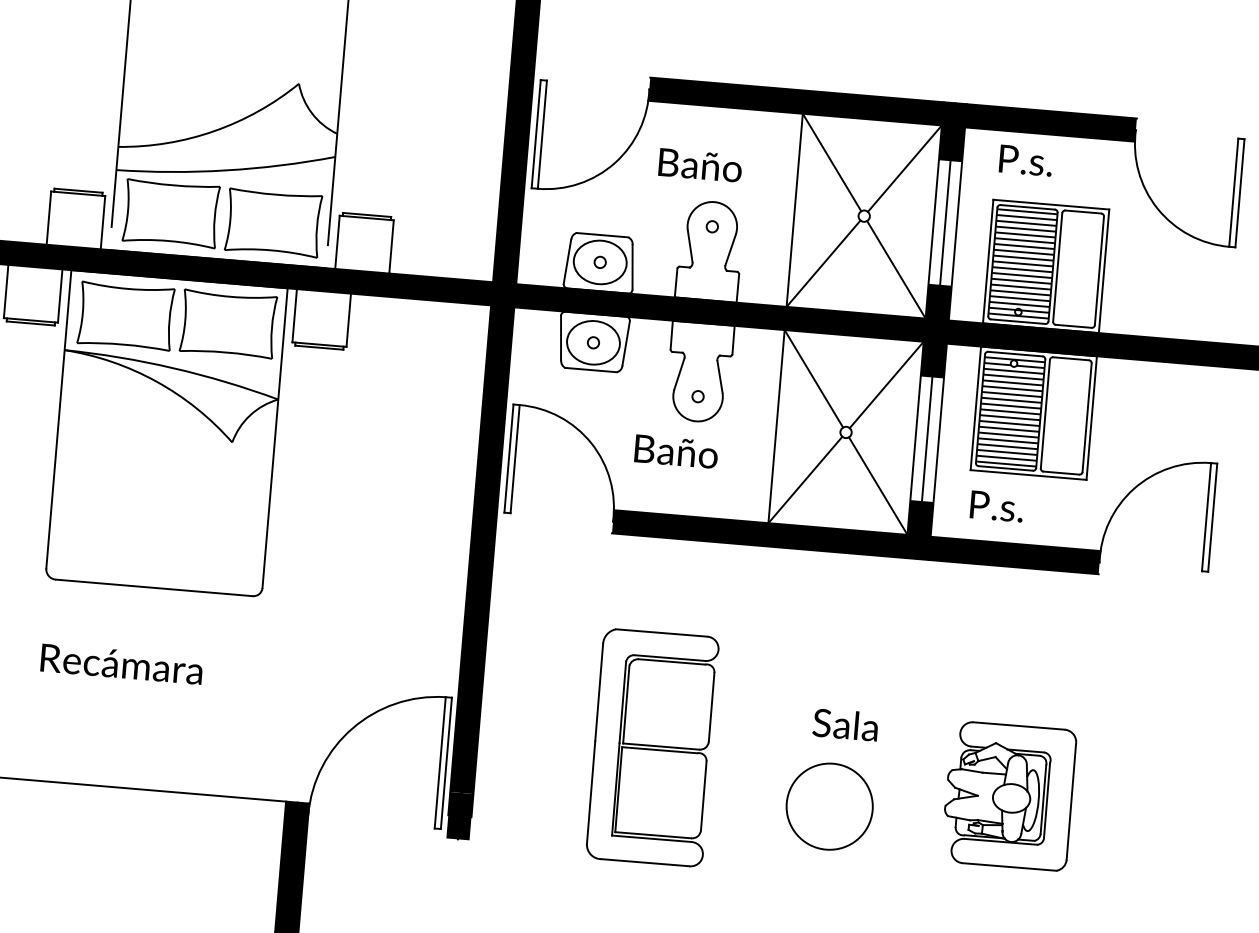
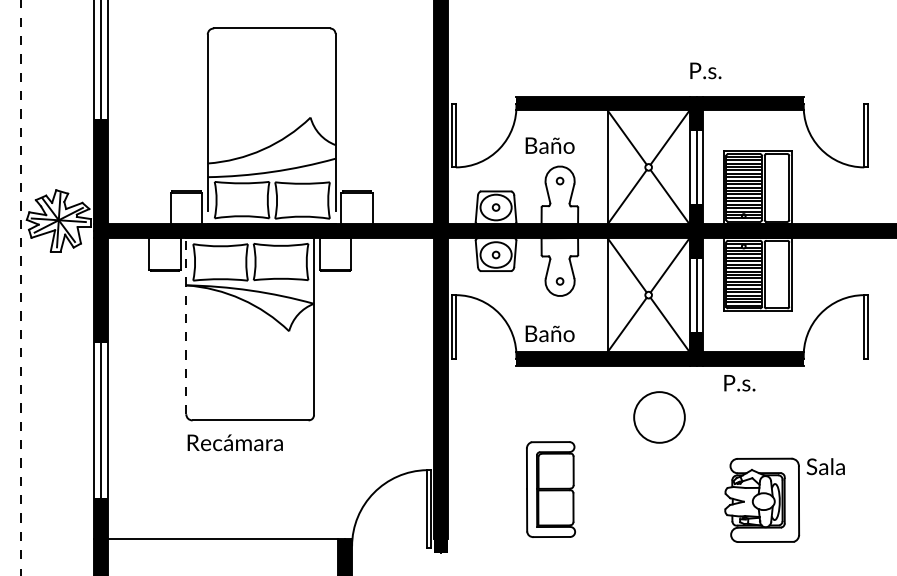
text: (1025, 159) -> (705, 70), moved
line: (59, 418) -> (186, 325), solid -> dashed
text: (675, 451) -> (549, 333), moved
text: (996, 507) -> (739, 383), moved
text: (120, 663) -> (234, 442), moved
text: (845, 724) -> (825, 466), moved
part: (652, 747) -> (550, 489), size x0.7
circle: (829, 806) -> (659, 417), moved

